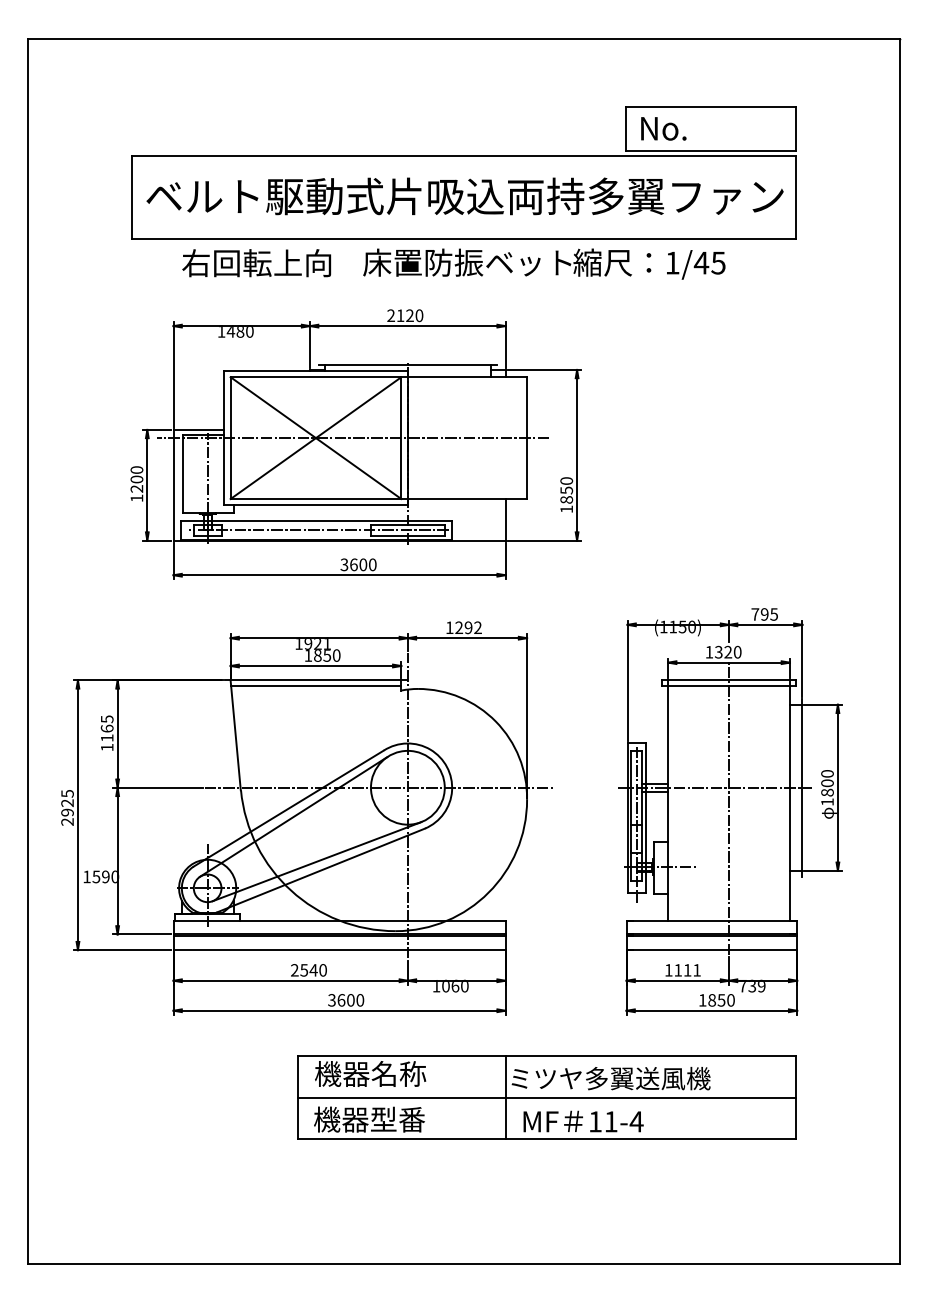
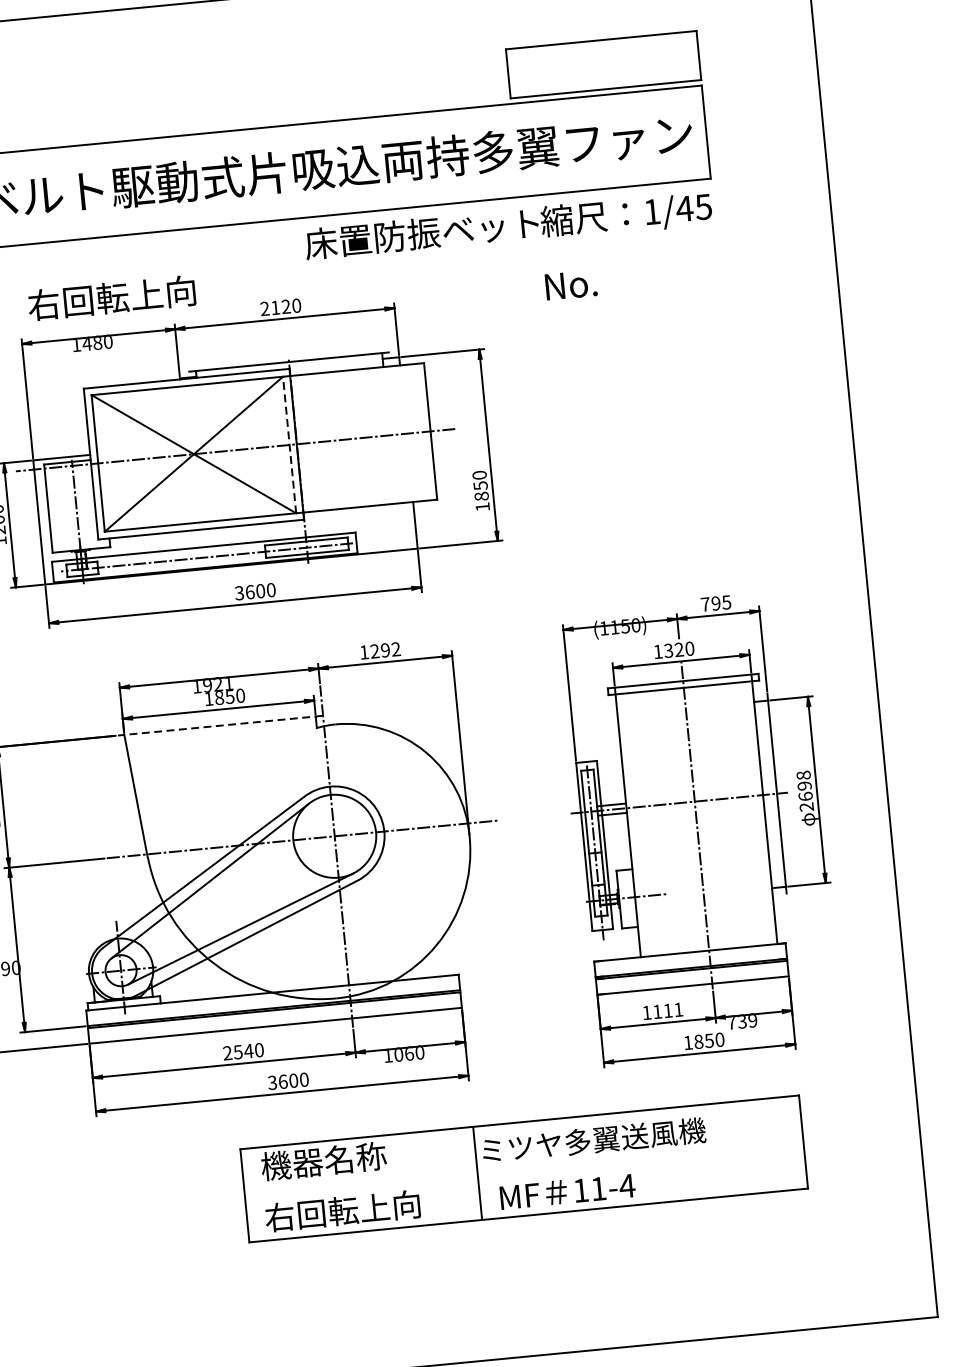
text: (663, 128) -> (570, 284), moved
text: (256, 263) -> (111, 298), moved
text: (544, 263) -> (508, 226), moved
line: (401, 438) -> (289, 445), solid -> dashed
line: (315, 680) -> (219, 726), solid -> dashed
line: (316, 686) -> (221, 732), removed
text: (827, 787) -> (805, 790), 1800 -> 2698
line: (546, 1097) -> (523, 1168), removed
text: (382, 1119) -> (342, 1210), 機器型番 -> 右回転上向

